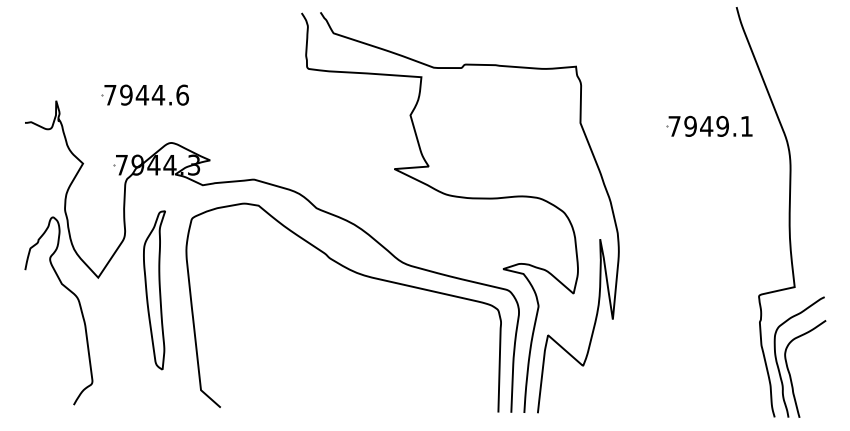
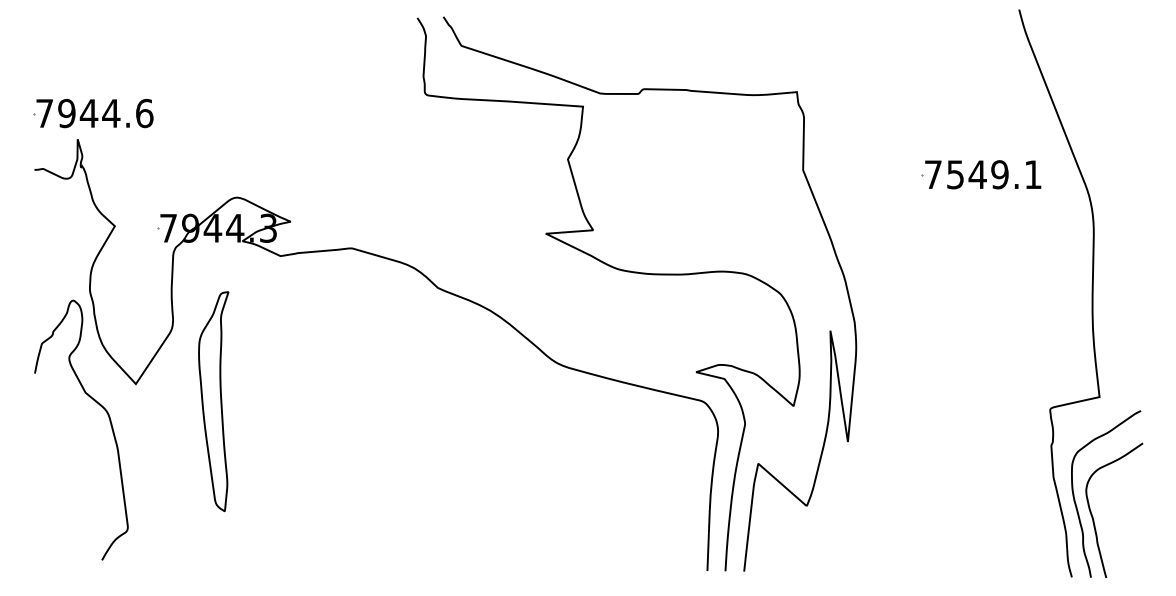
part: (144, 94) -> (91, 112), moved
text: (690, 125) -> (955, 173), 7949.1 -> 7549.1
curve: (357, 274) -> (494, 379), removed

